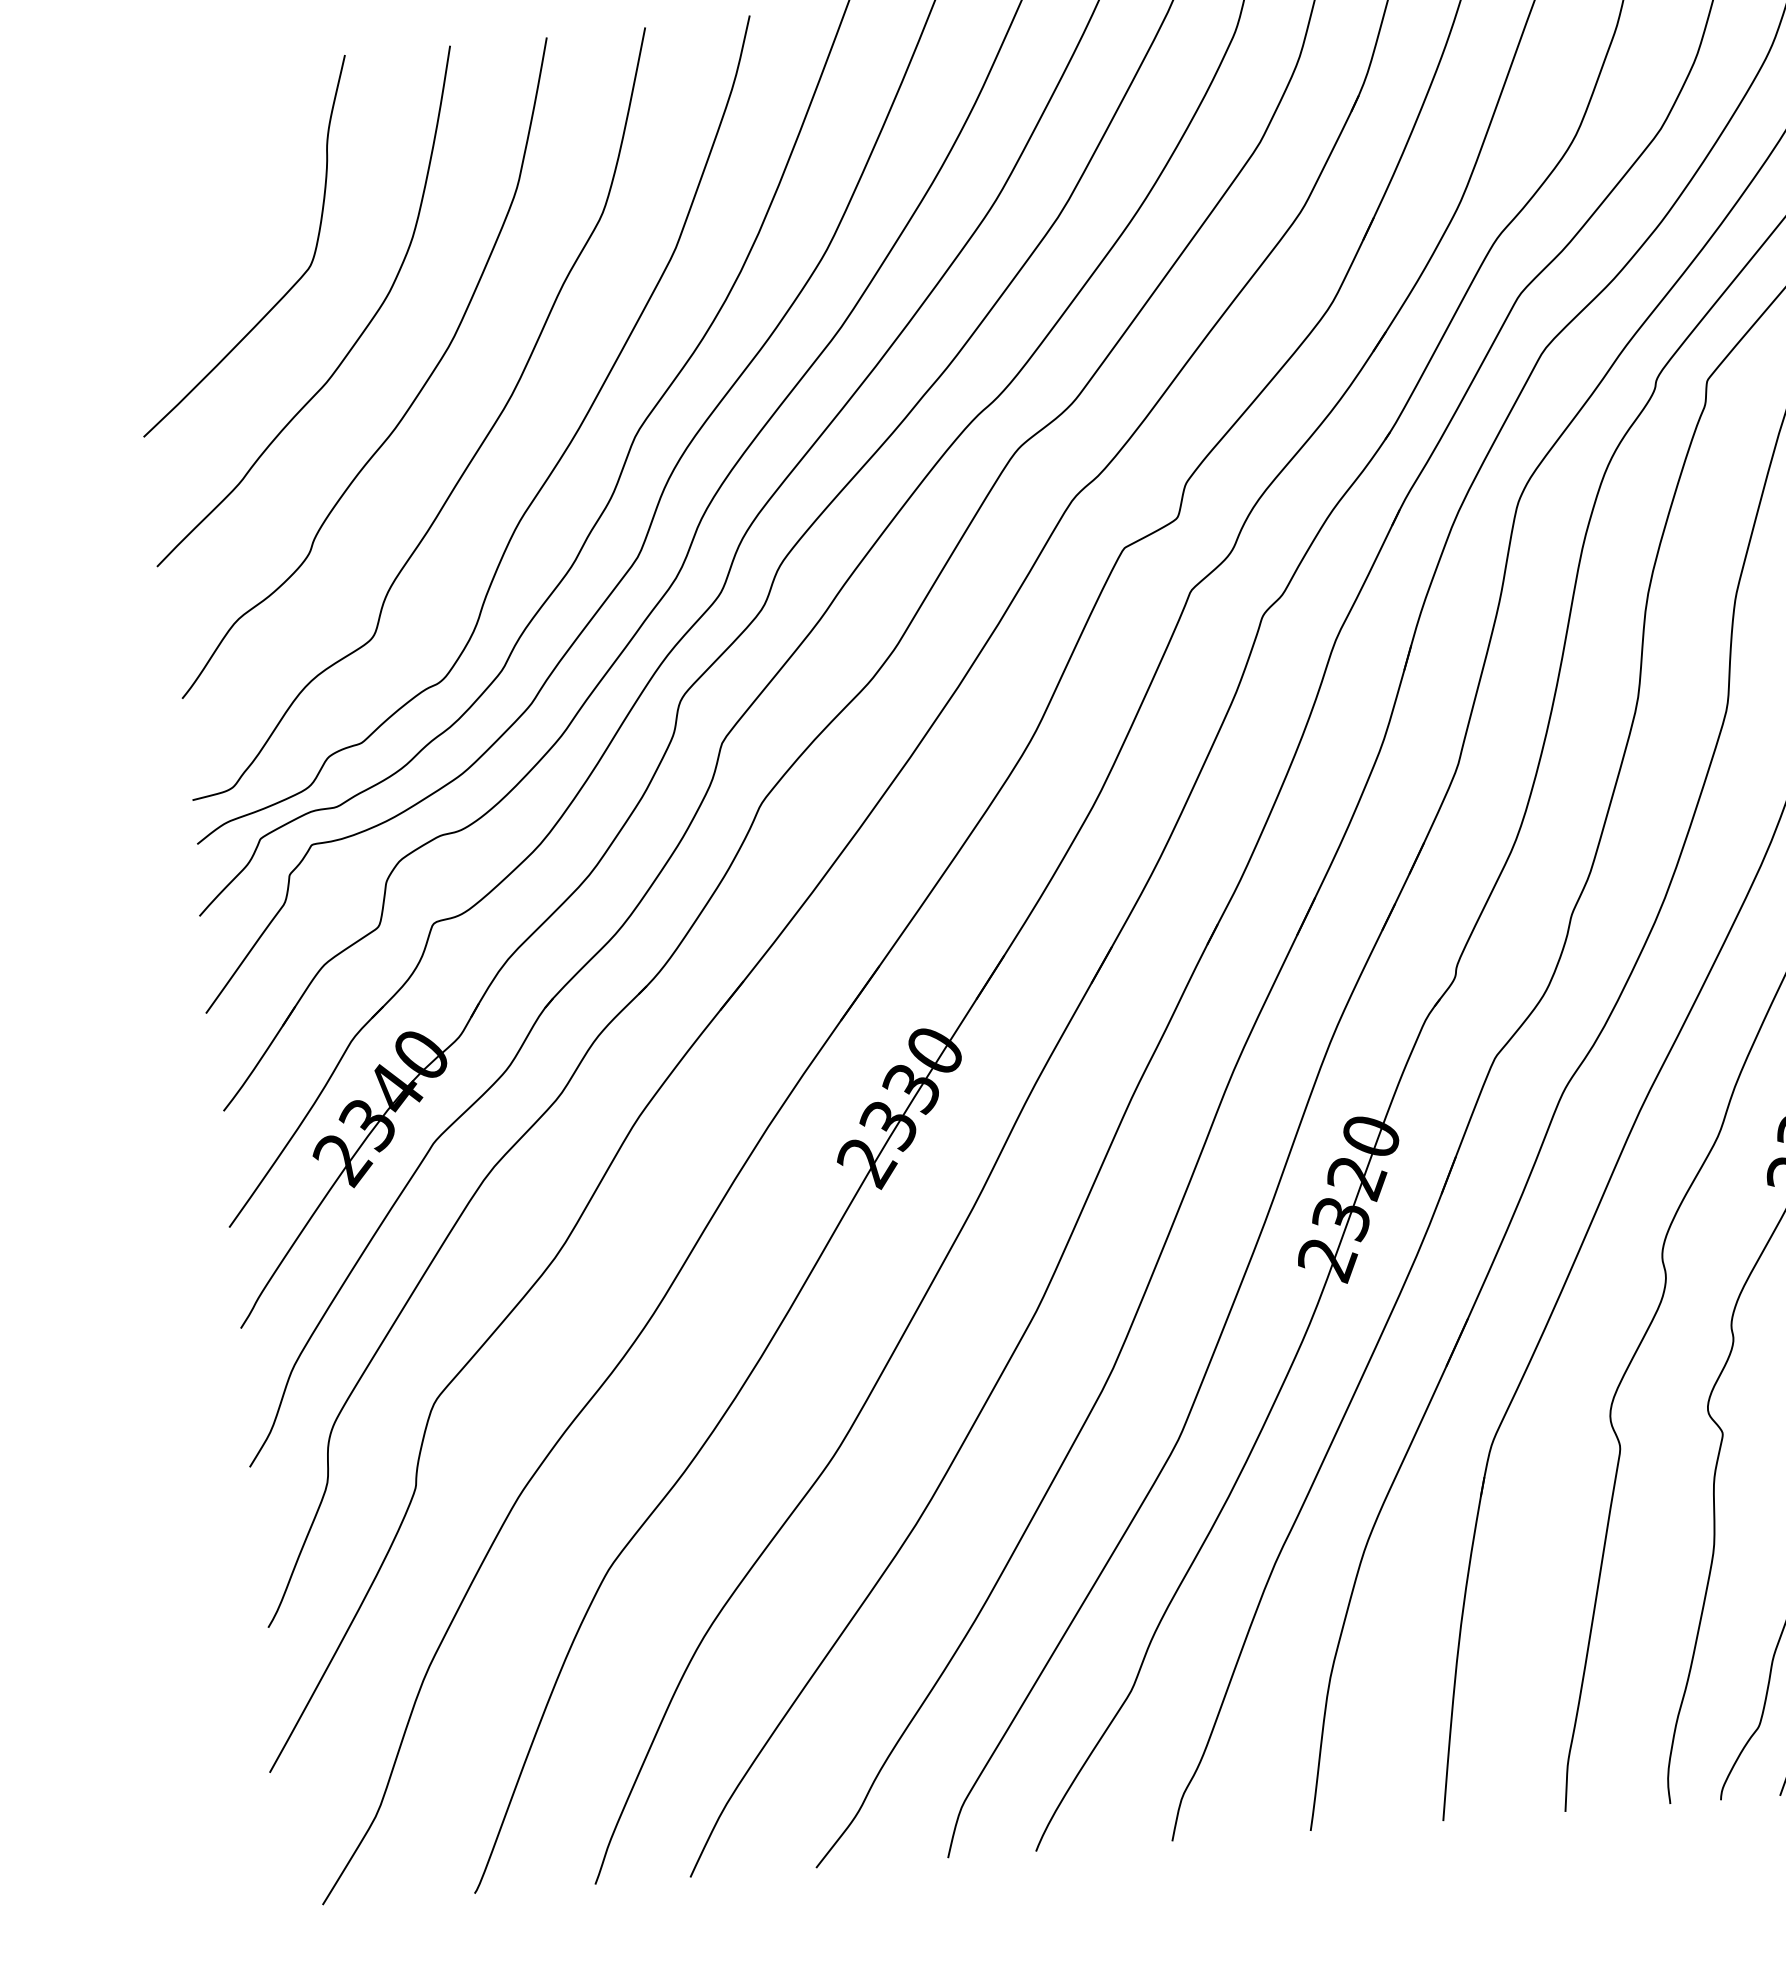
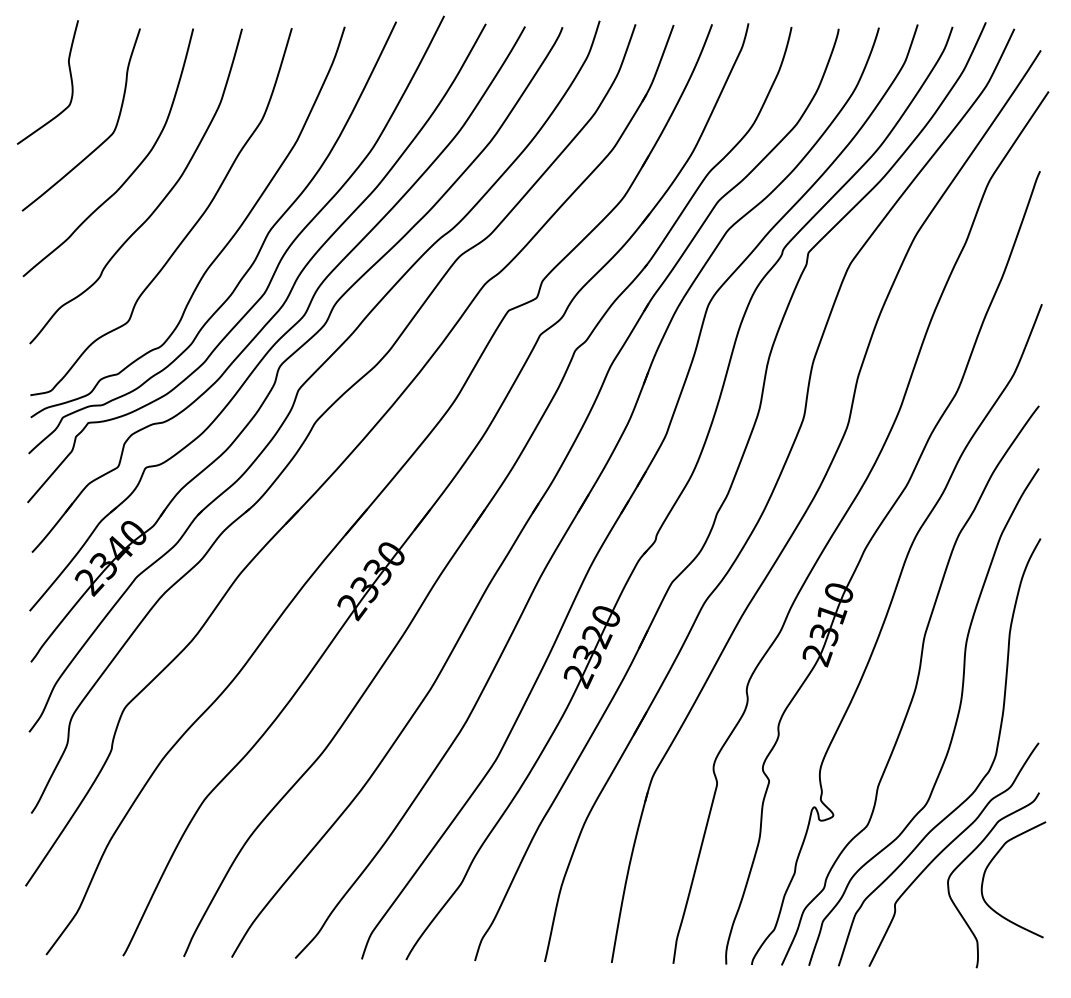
curve: (216, 170) -> (70, 80), added

